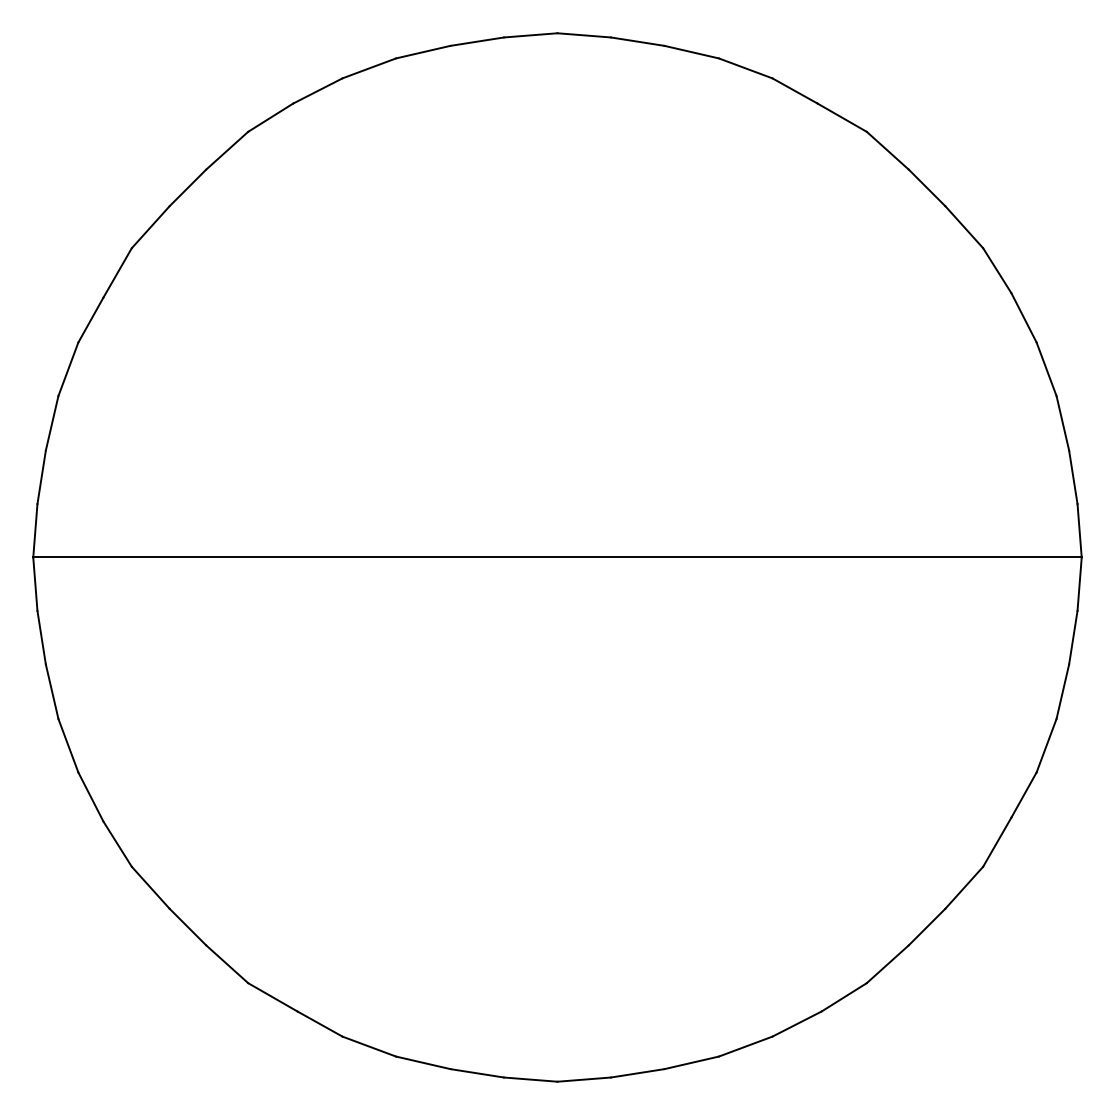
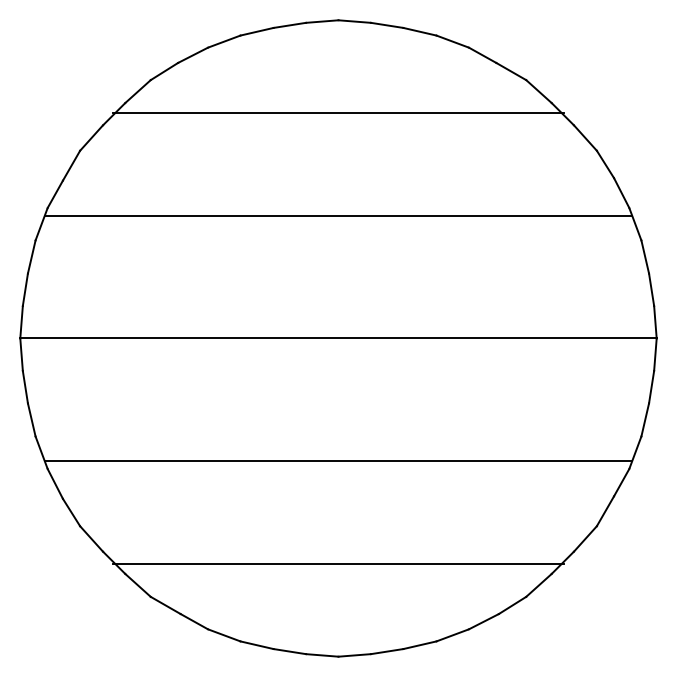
line: (557, 186) -> (338, 113), added
line: (557, 354) -> (338, 215), added
line: (557, 760) -> (338, 461), added
line: (557, 928) -> (338, 563), added

